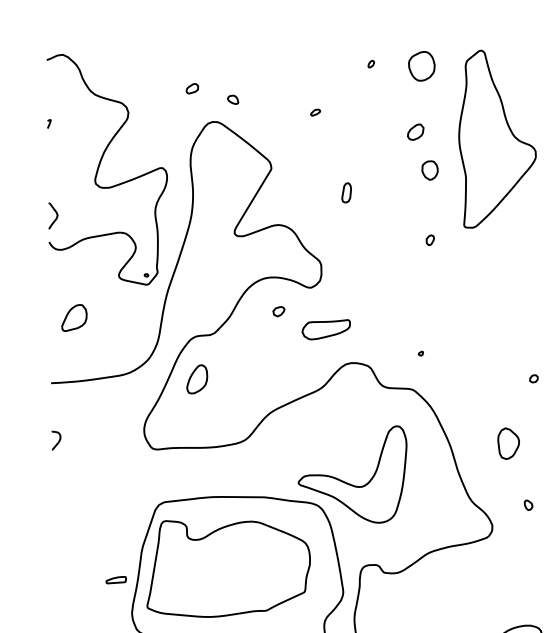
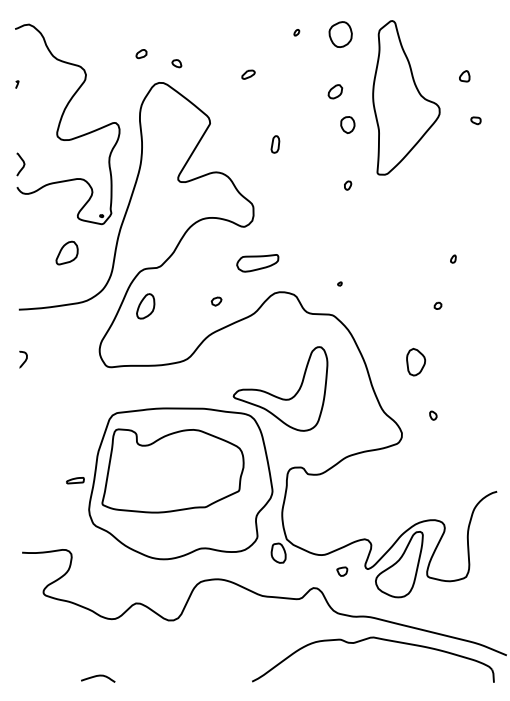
part: (315, 112) -> (248, 74), size x1.6
part: (278, 311) -> (216, 301), moved
part: (73, 317) -> (66, 252), moved

